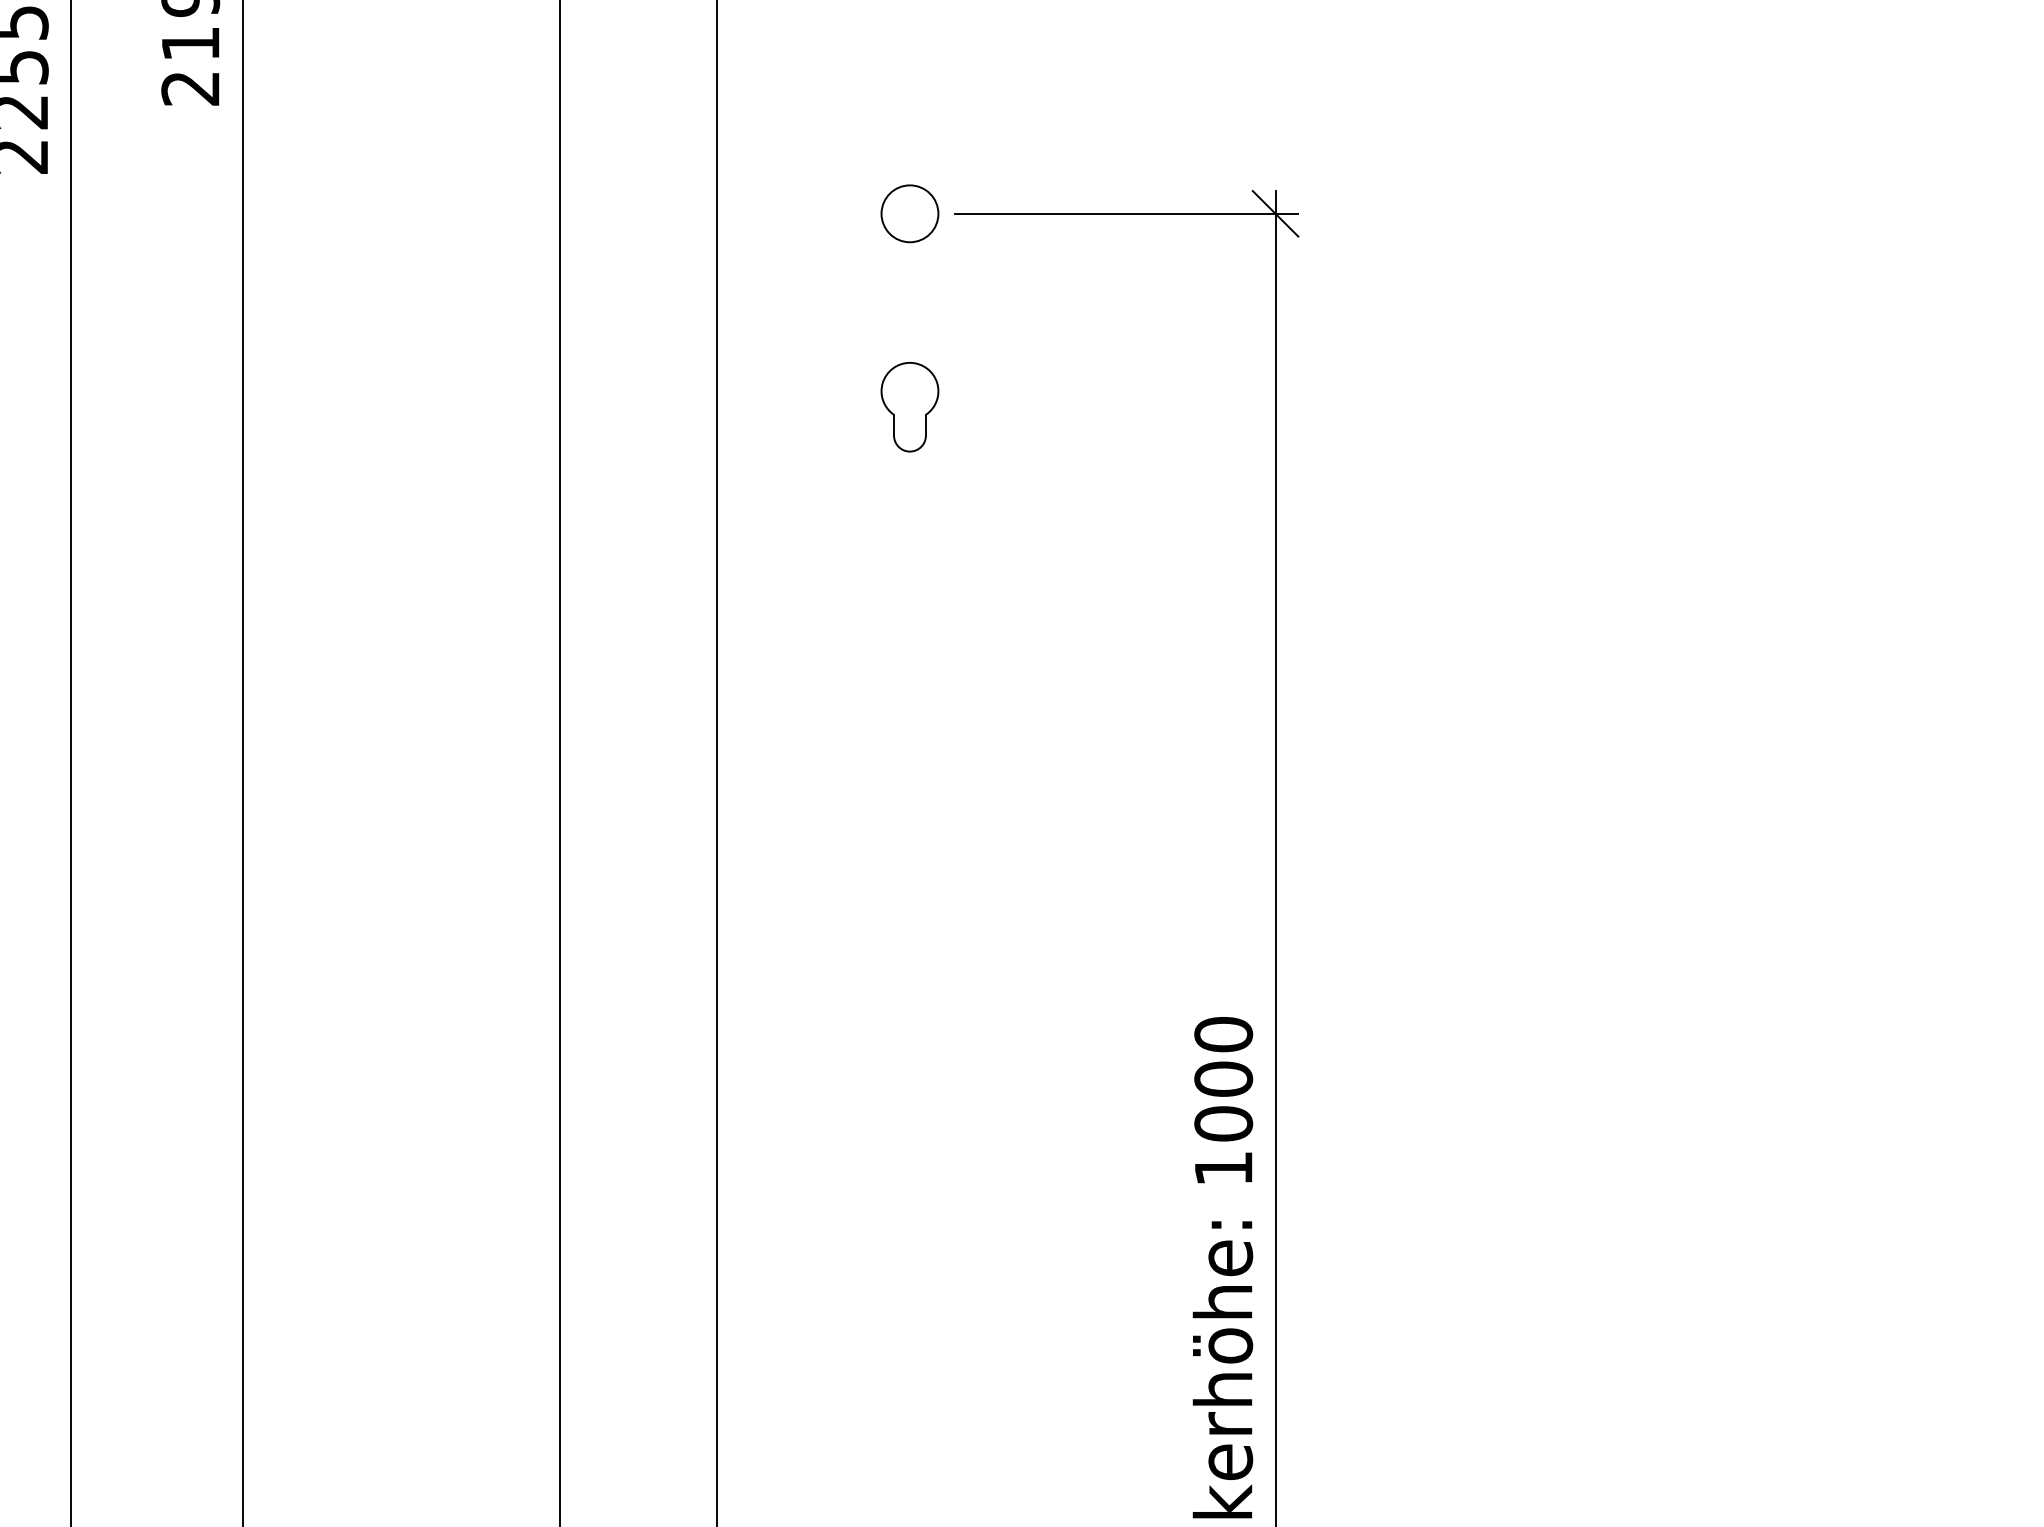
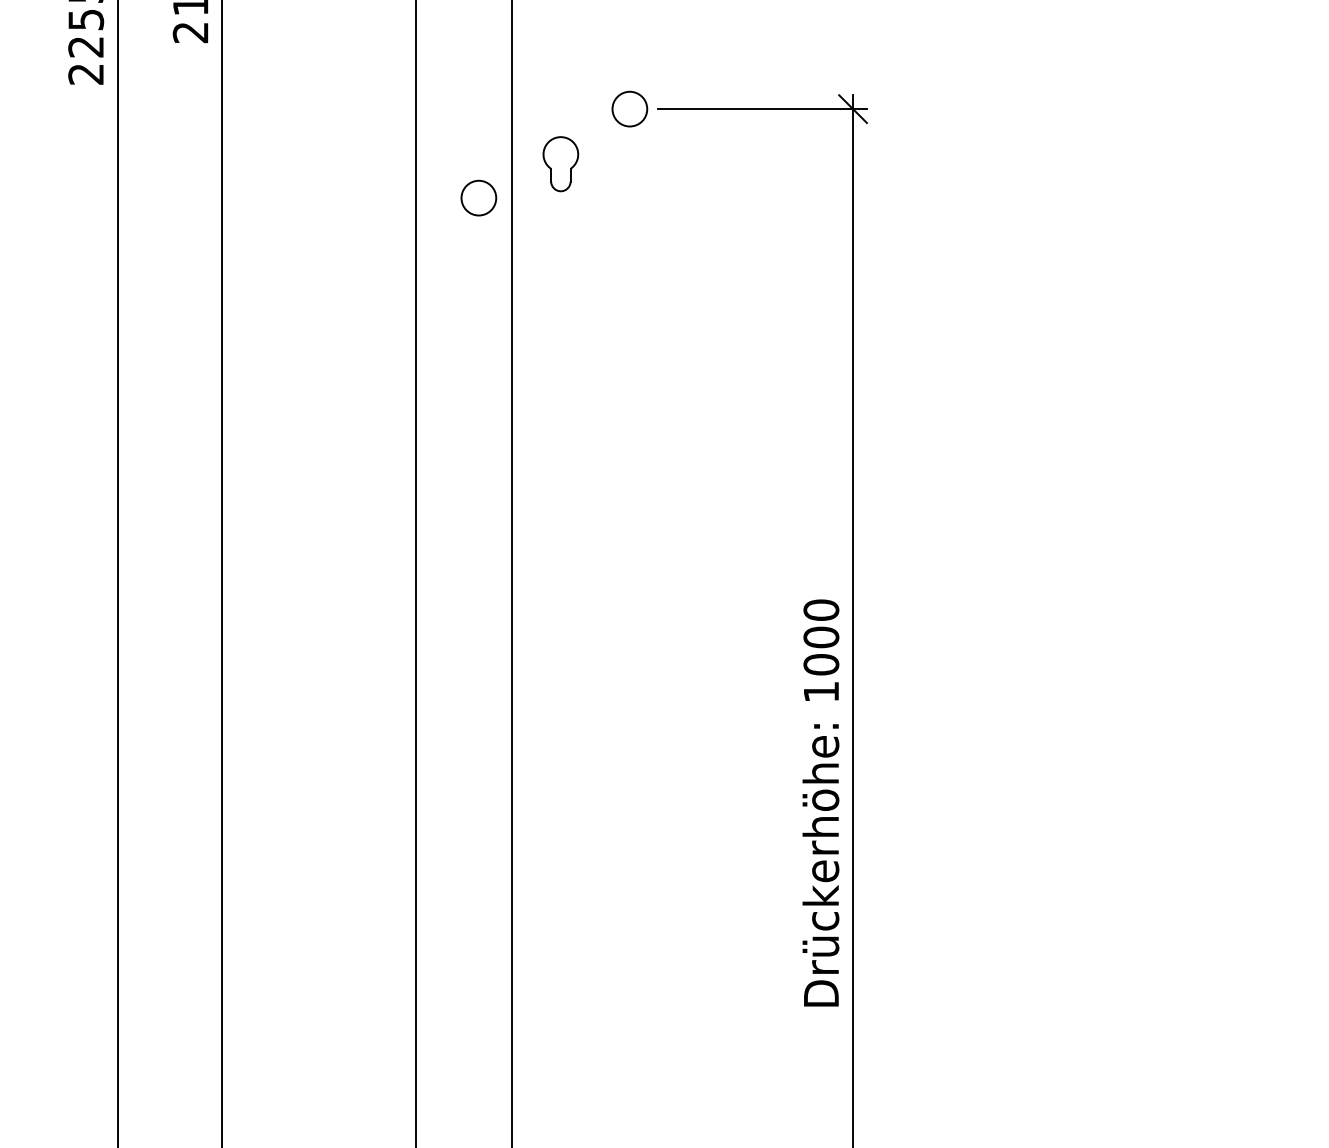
circle: (662, 358) -> (478, 197), added
part: (909, 407) -> (560, 164), moved

